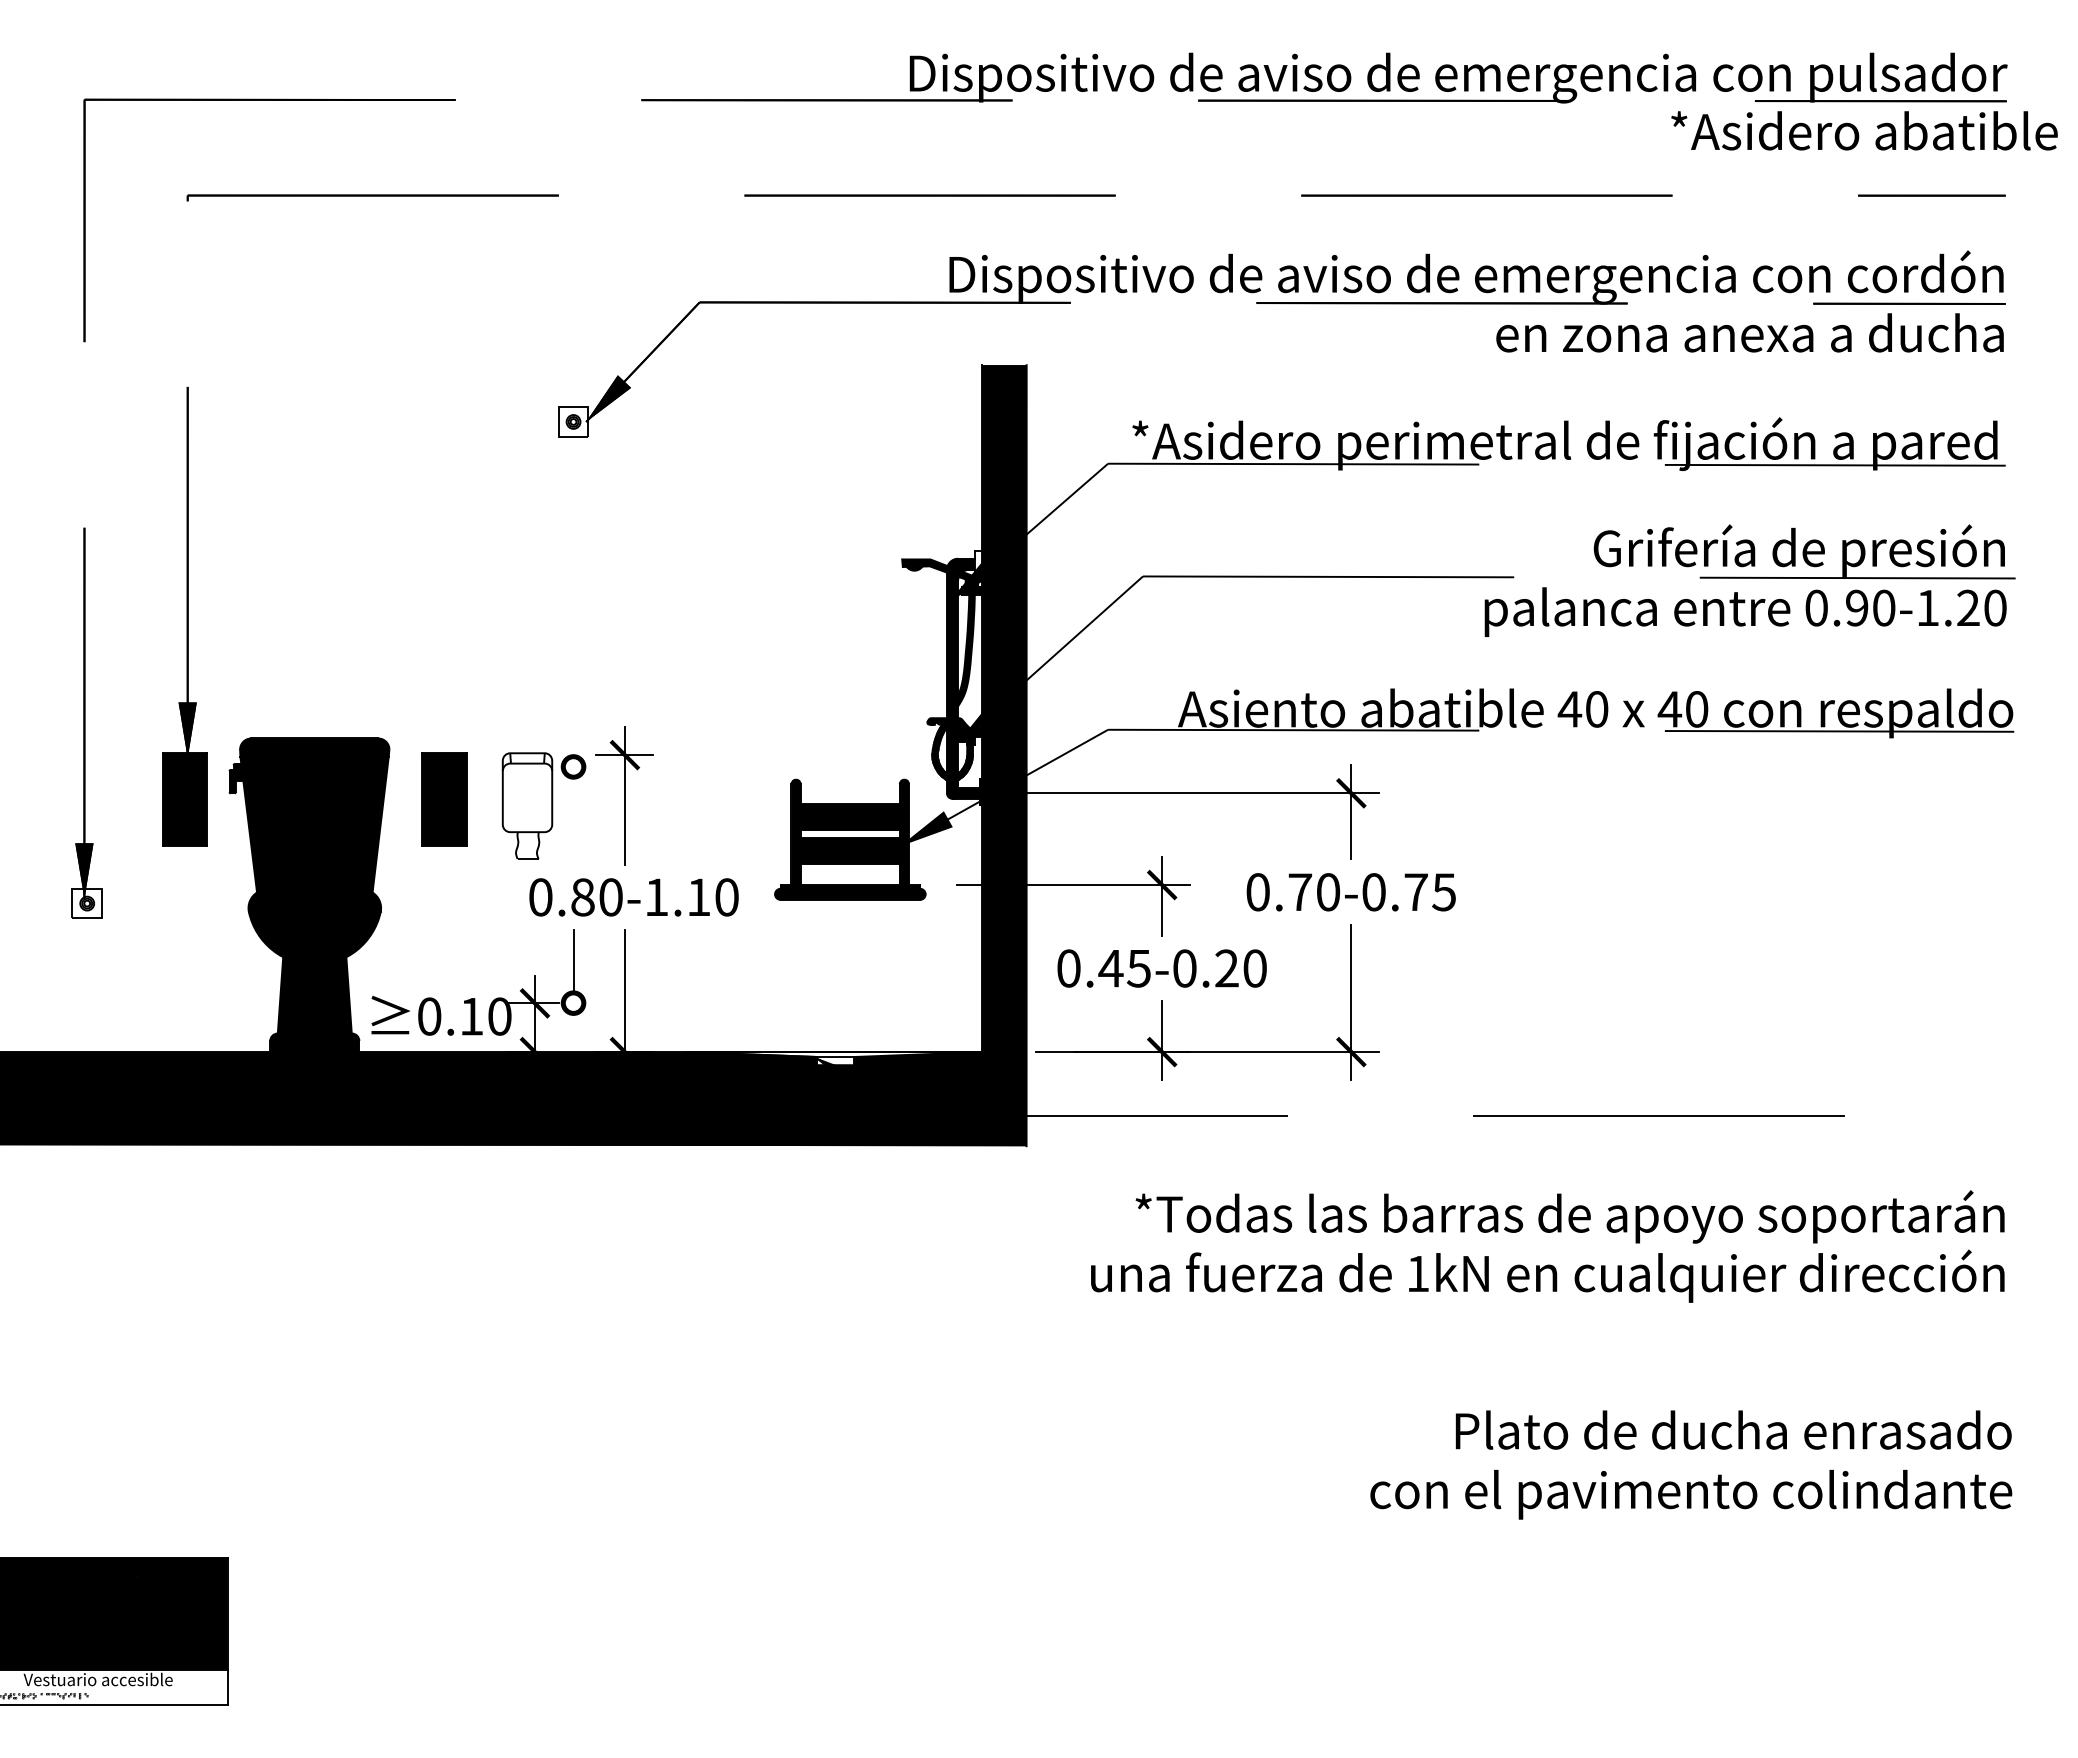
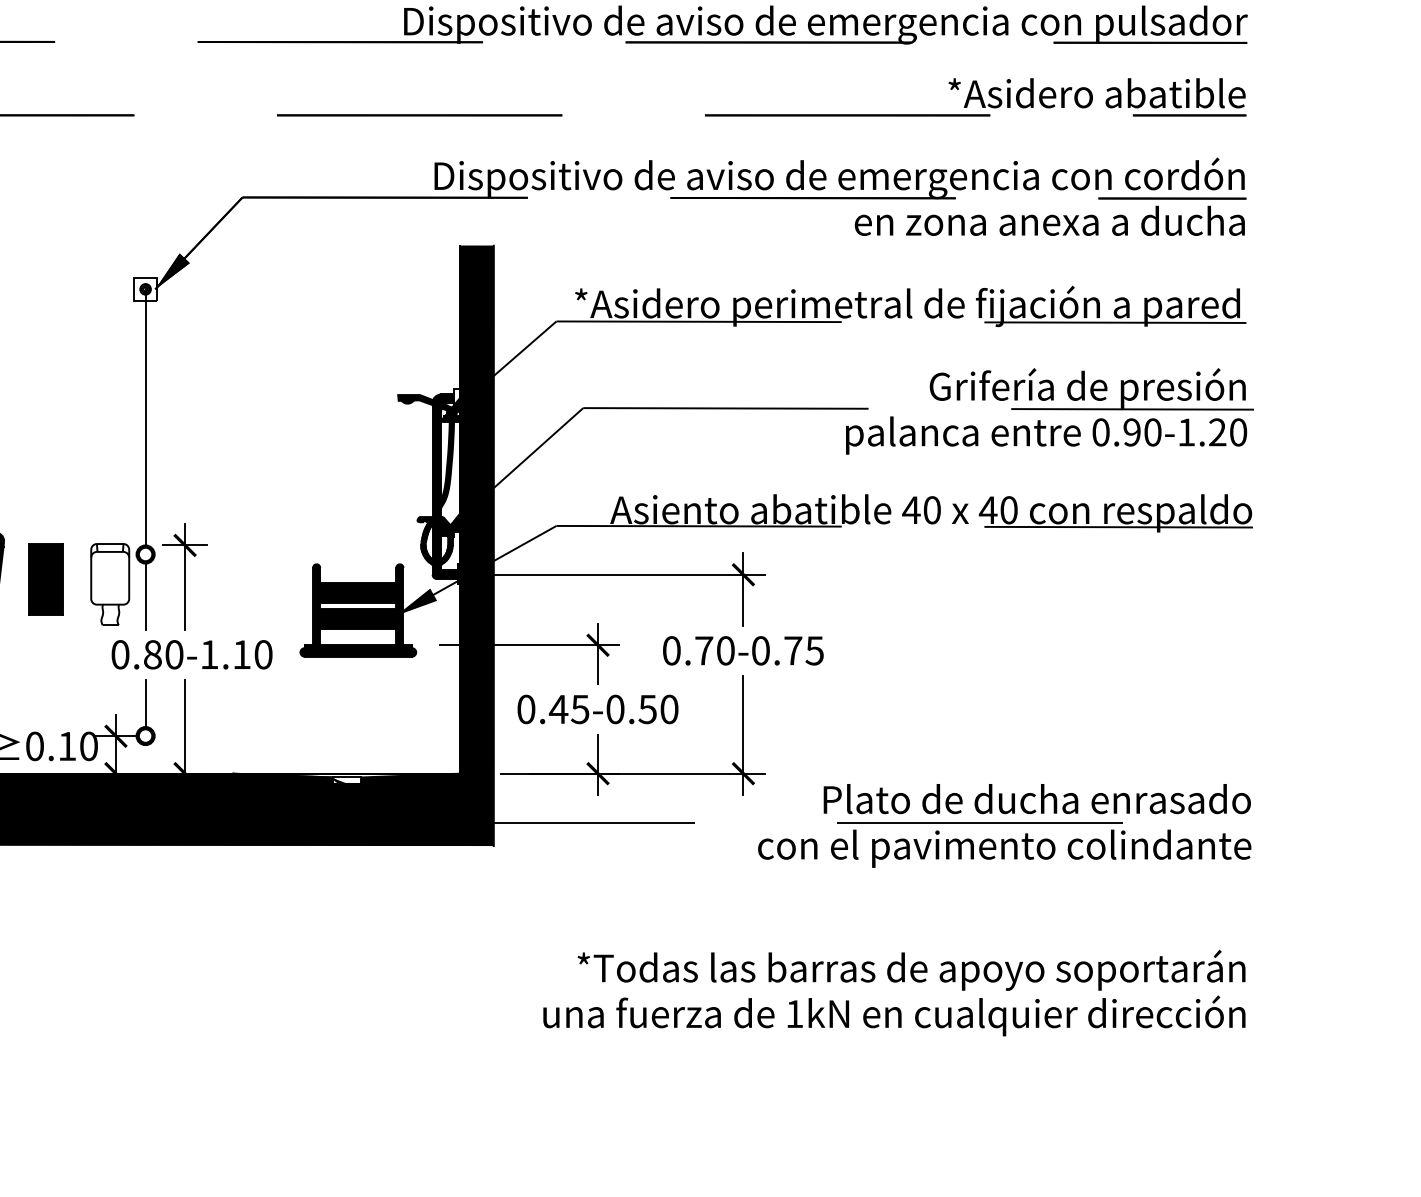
text: (1864, 130) -> (1097, 93), moved
line: (573, 588) -> (145, 417), added
line: (573, 821) -> (145, 596), added
text: (1226, 968) -> (647, 709), 0.45-0.20 -> 0.45-0.50
text: (1547, 1246) -> (894, 993), moved
text: (1691, 1464) -> (1004, 825), moved

